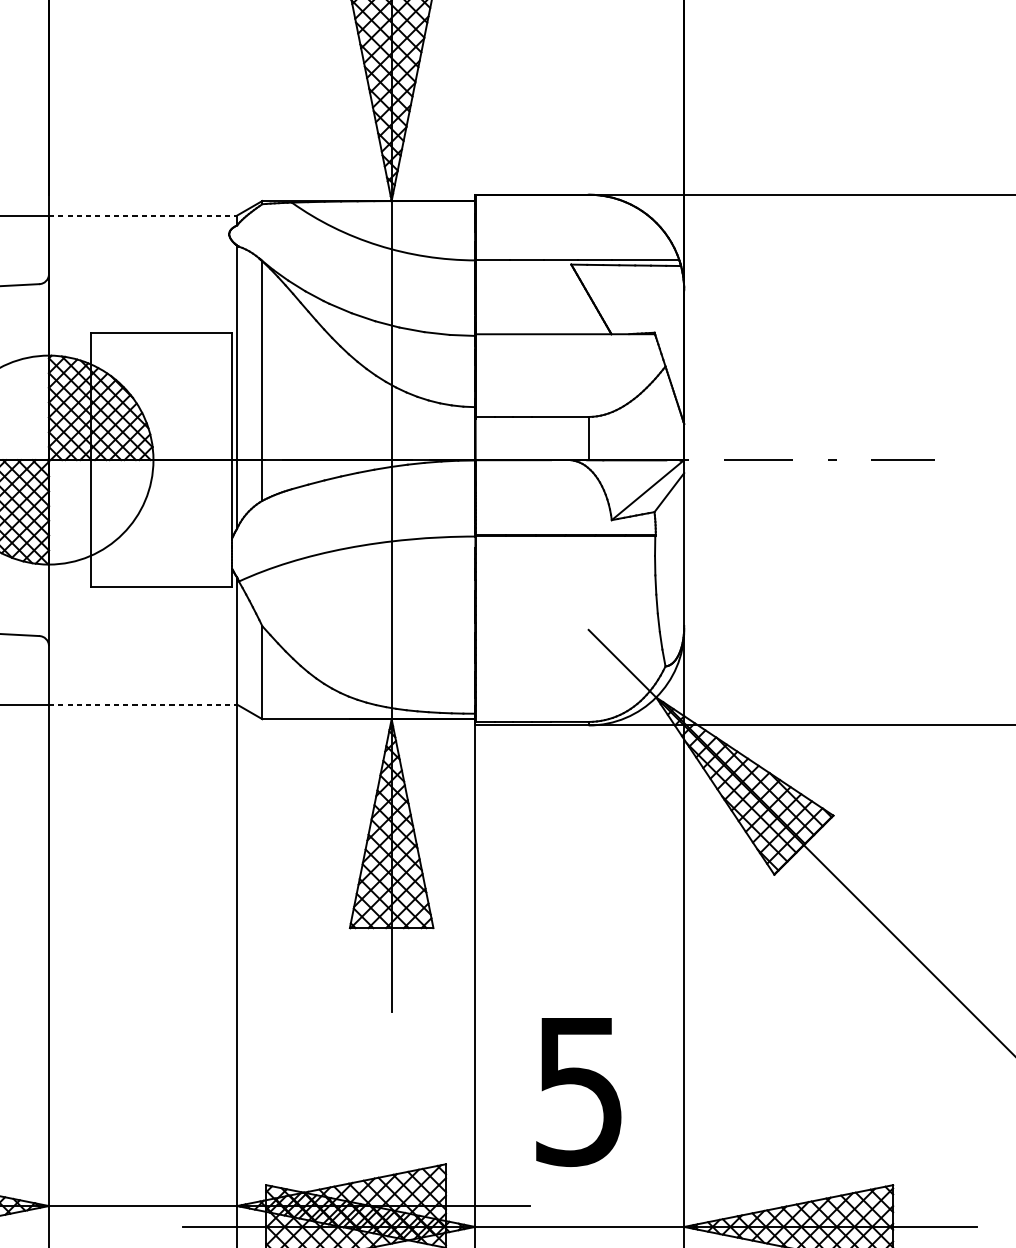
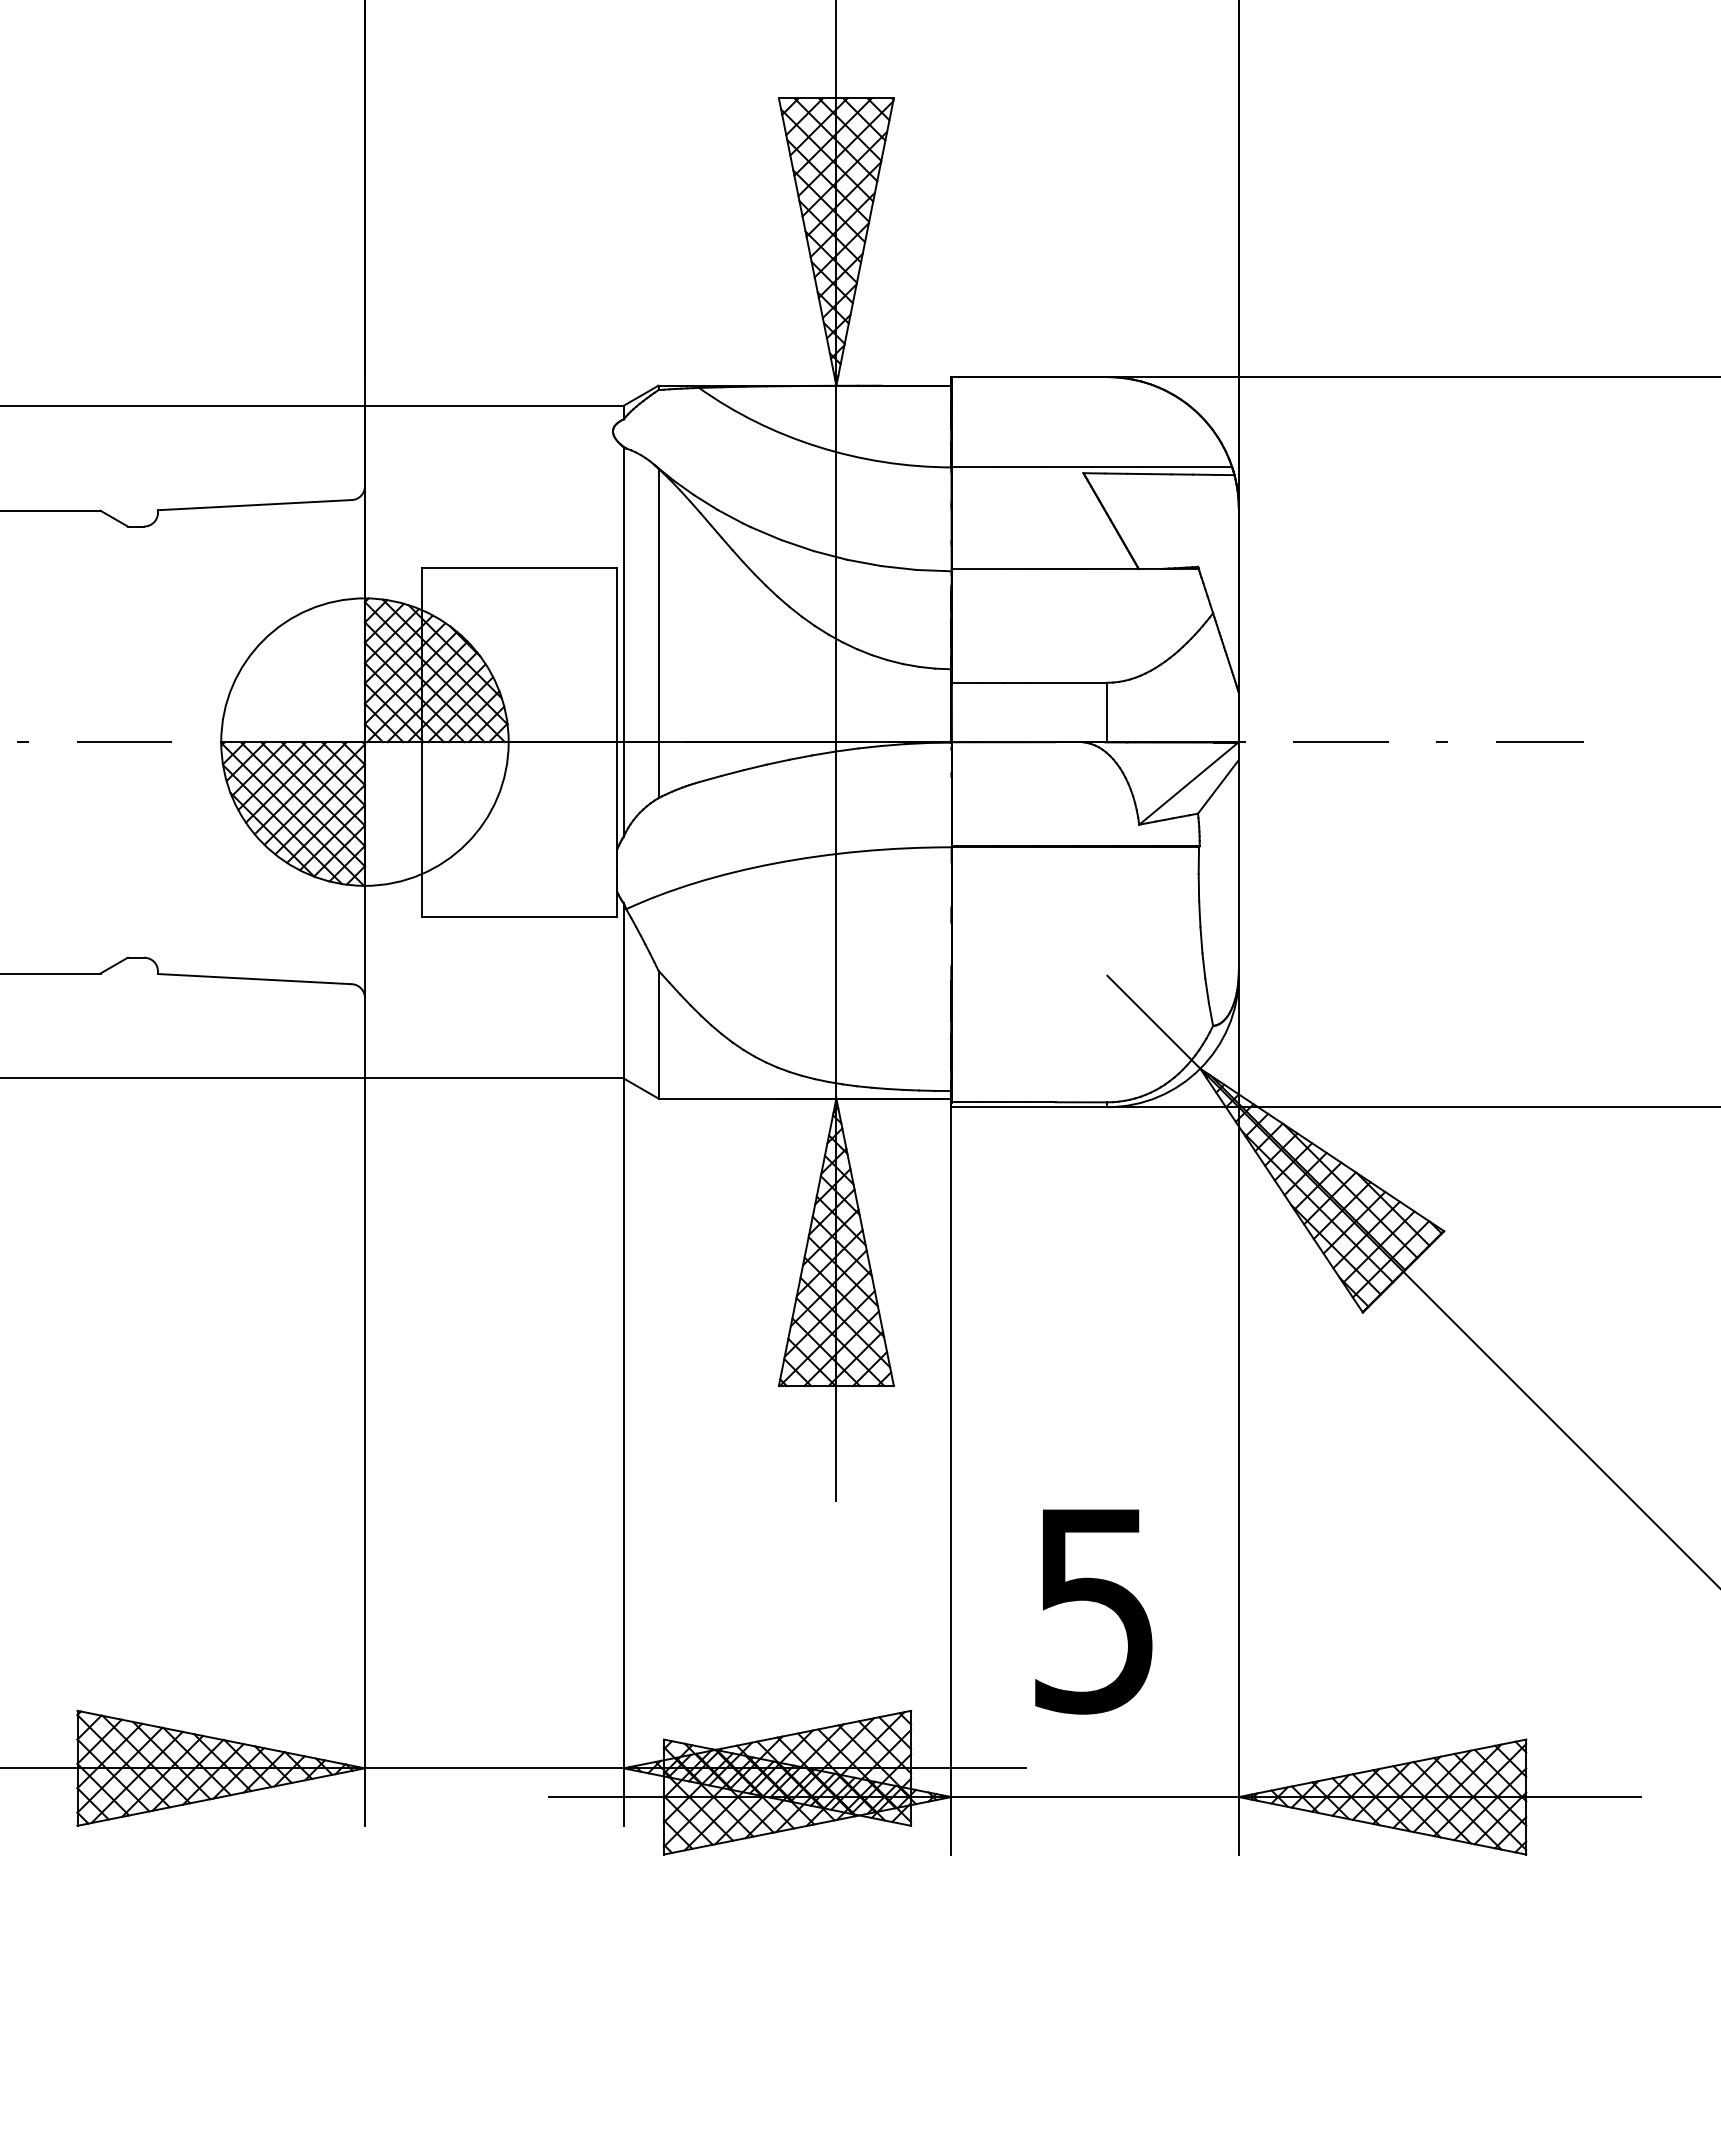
line: (143, 215) -> (494, 405), dashed -> solid
line: (143, 704) -> (494, 1078), dashed -> solid

